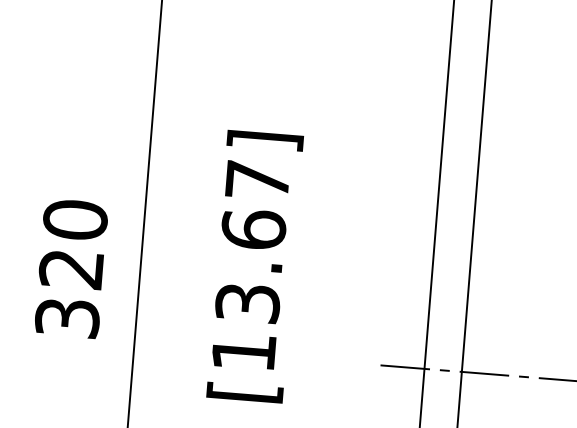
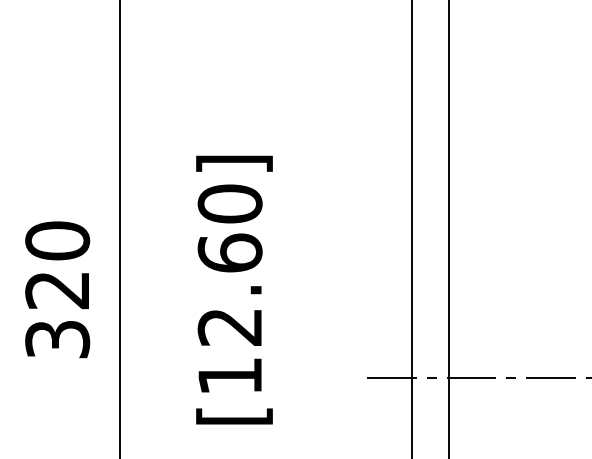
text: (252, 240) -> (229, 264), [13.67] -> [12.60]
text: (71, 268) -> (57, 289), moved

